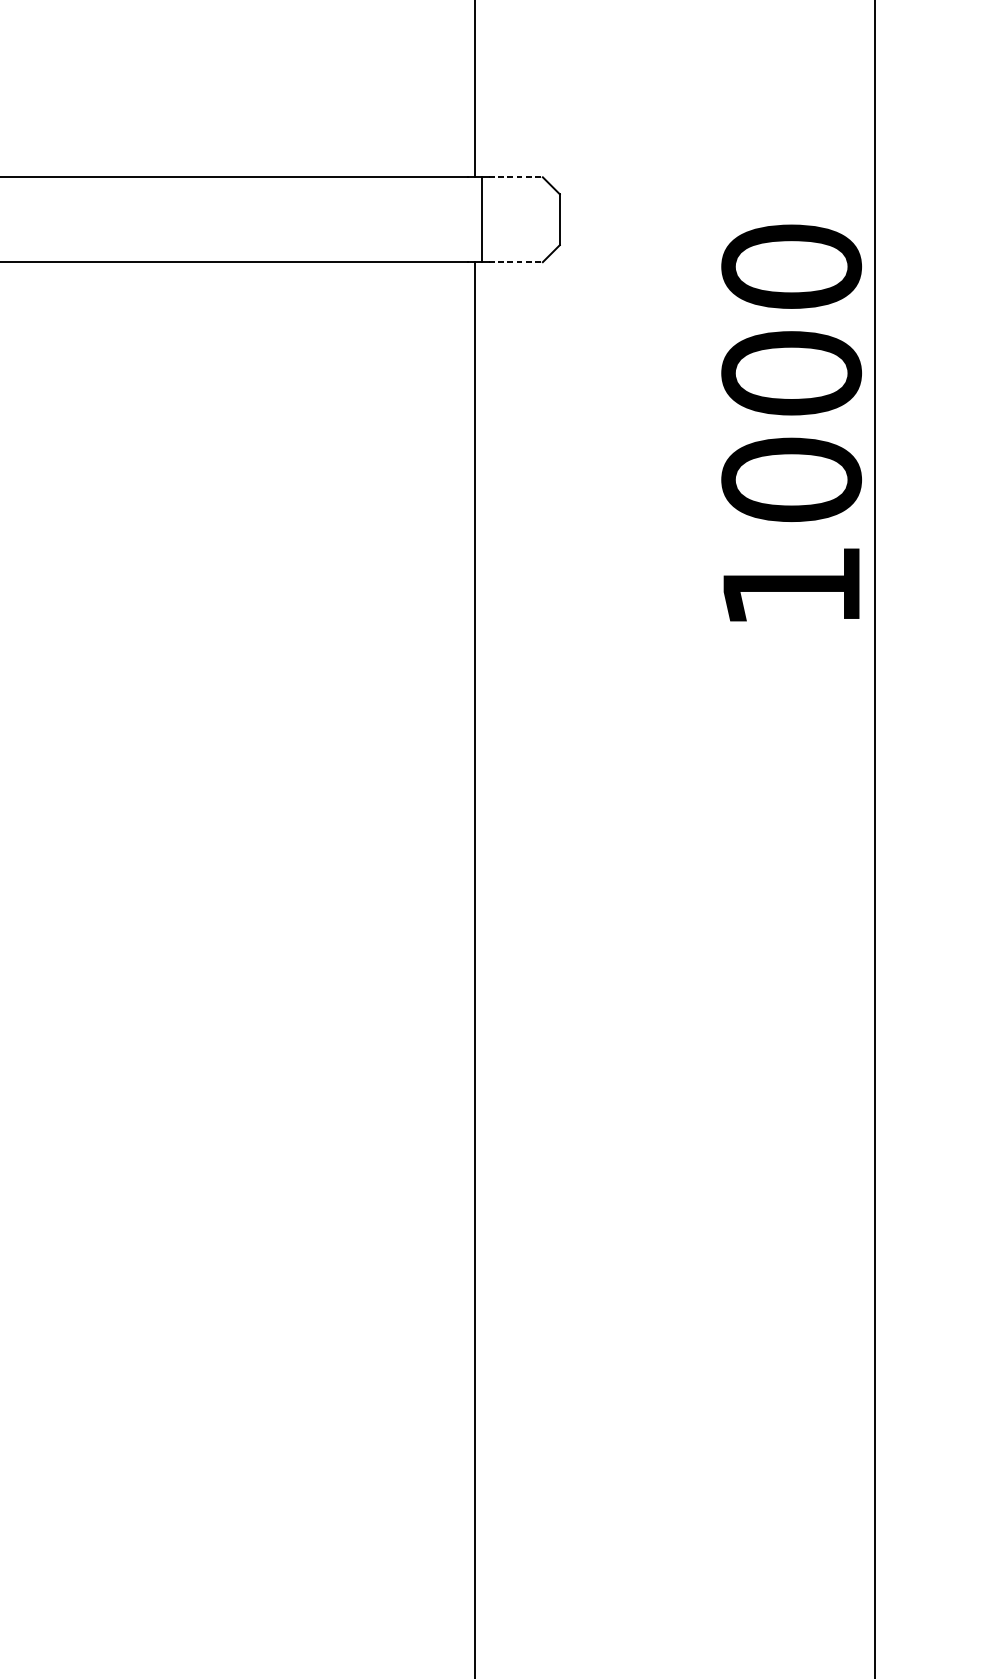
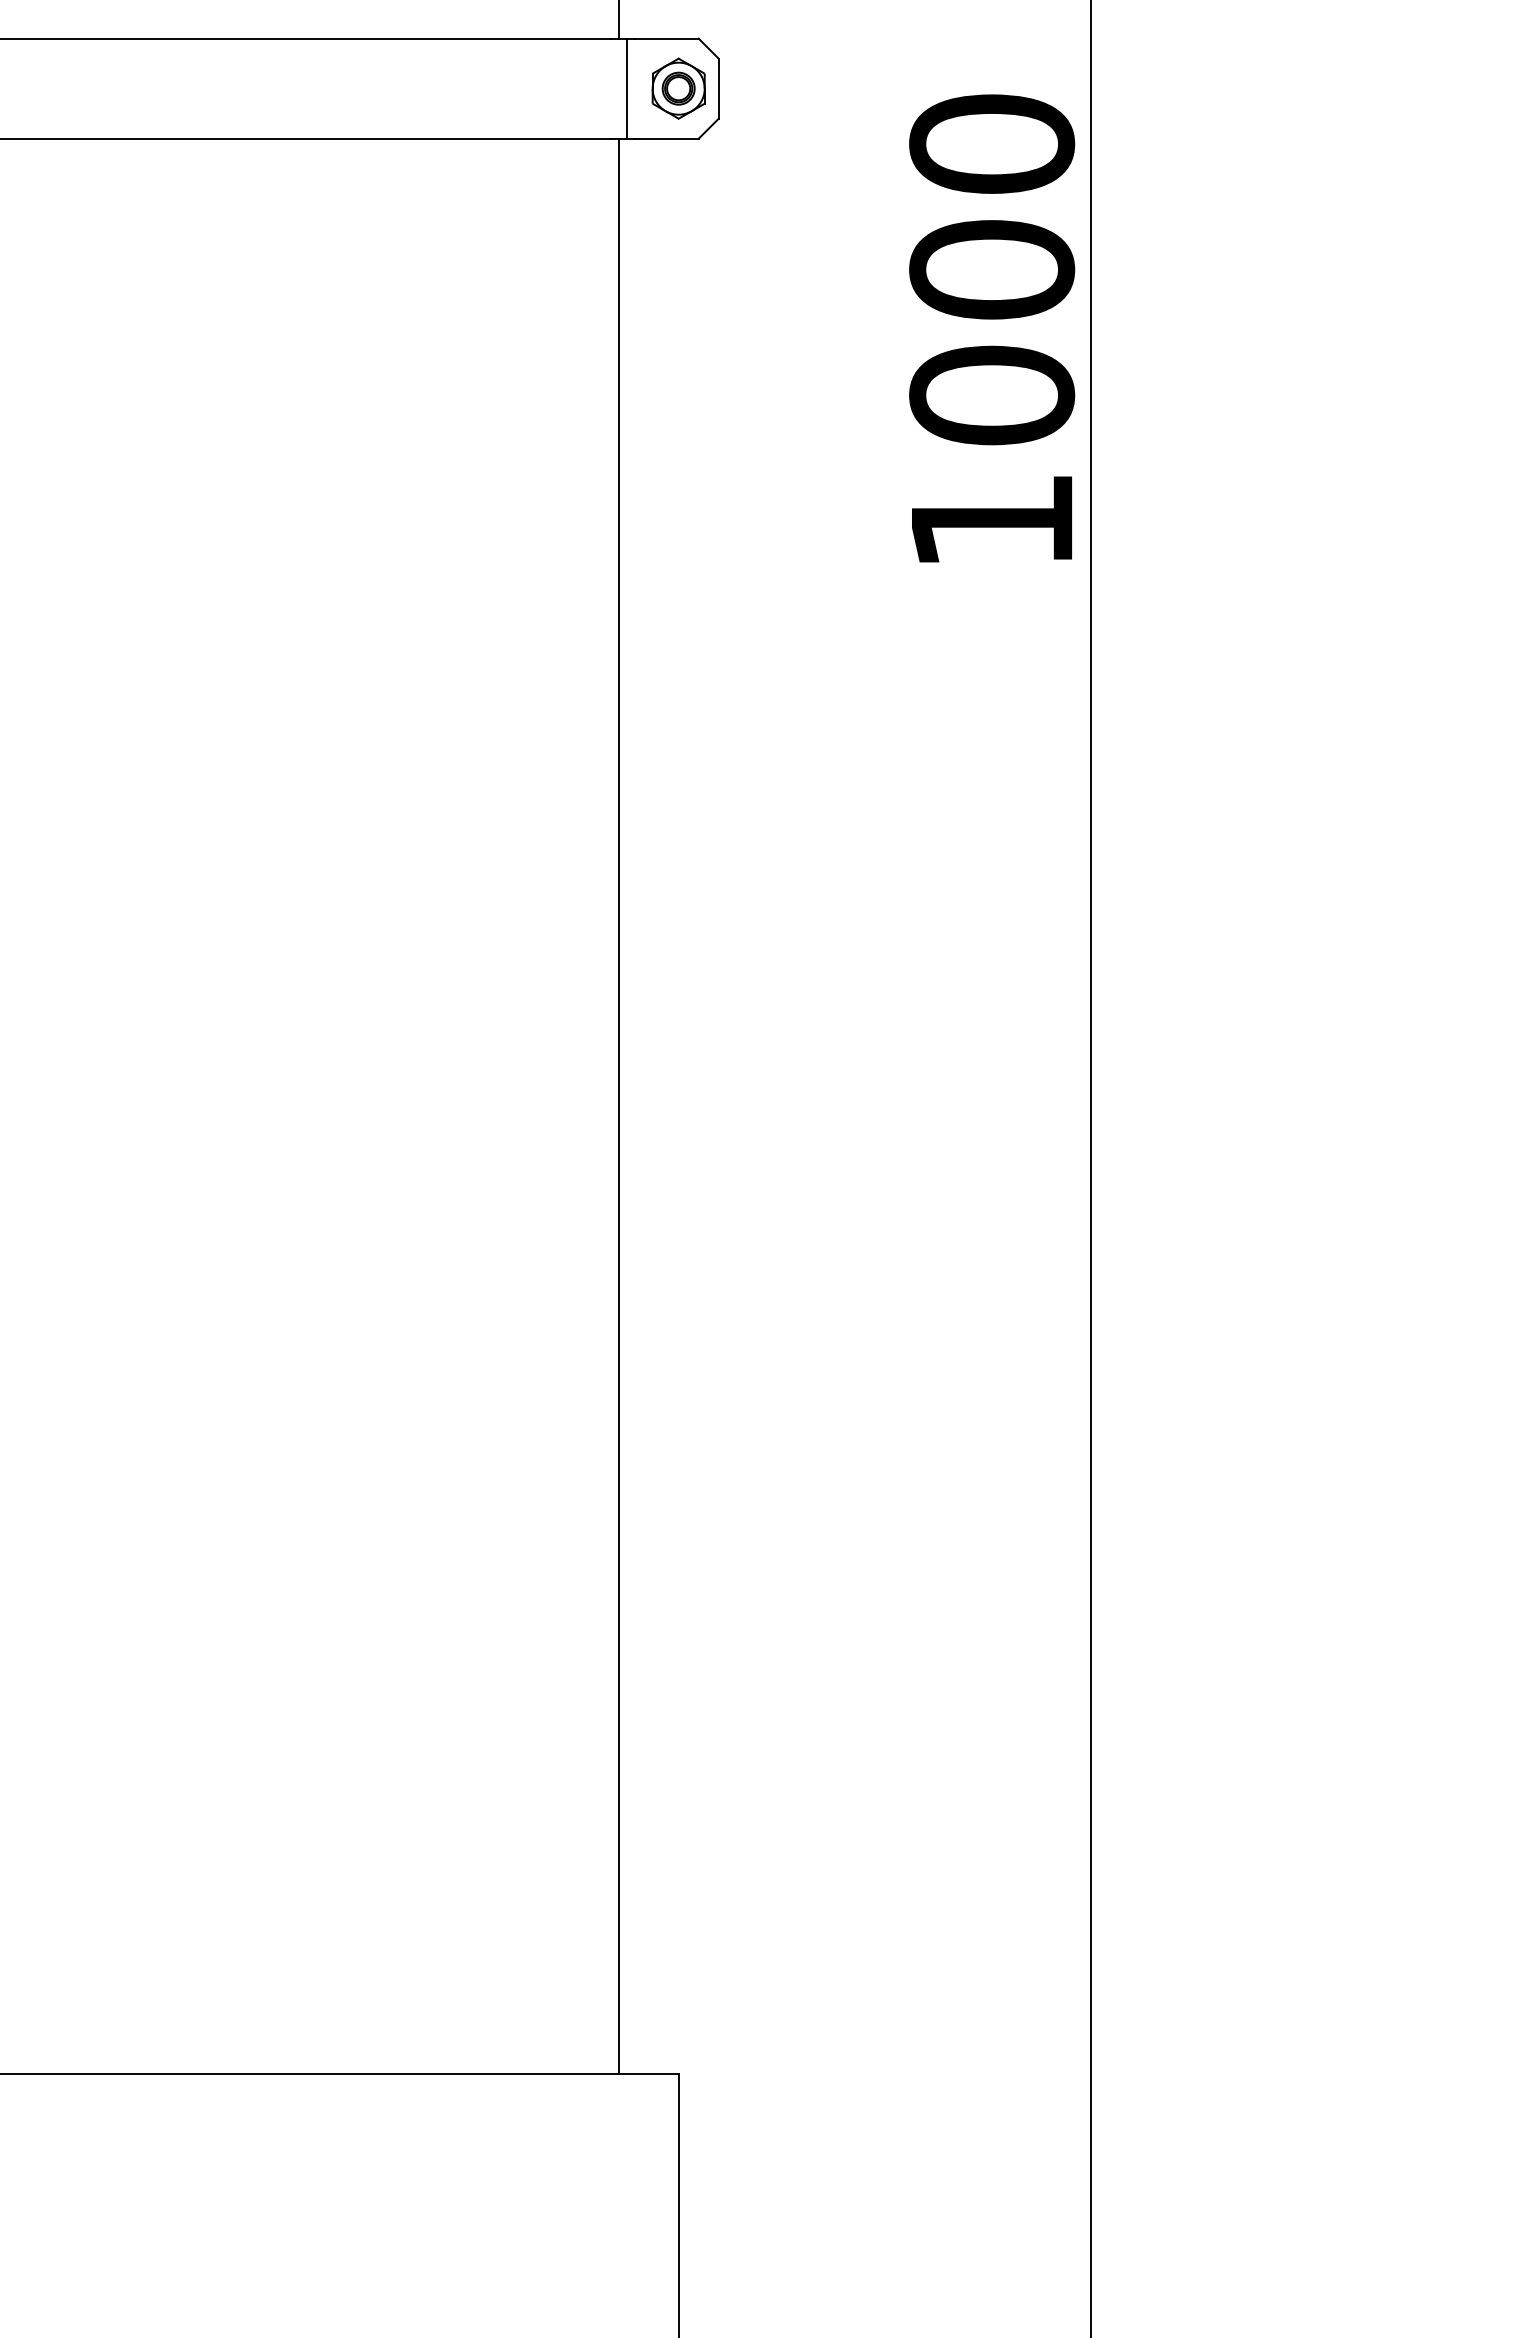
line: (516, 177) -> (667, 38), dashed -> solid
part: (525, 219) -> (678, 88), added
line: (516, 261) -> (667, 138), dashed -> solid

